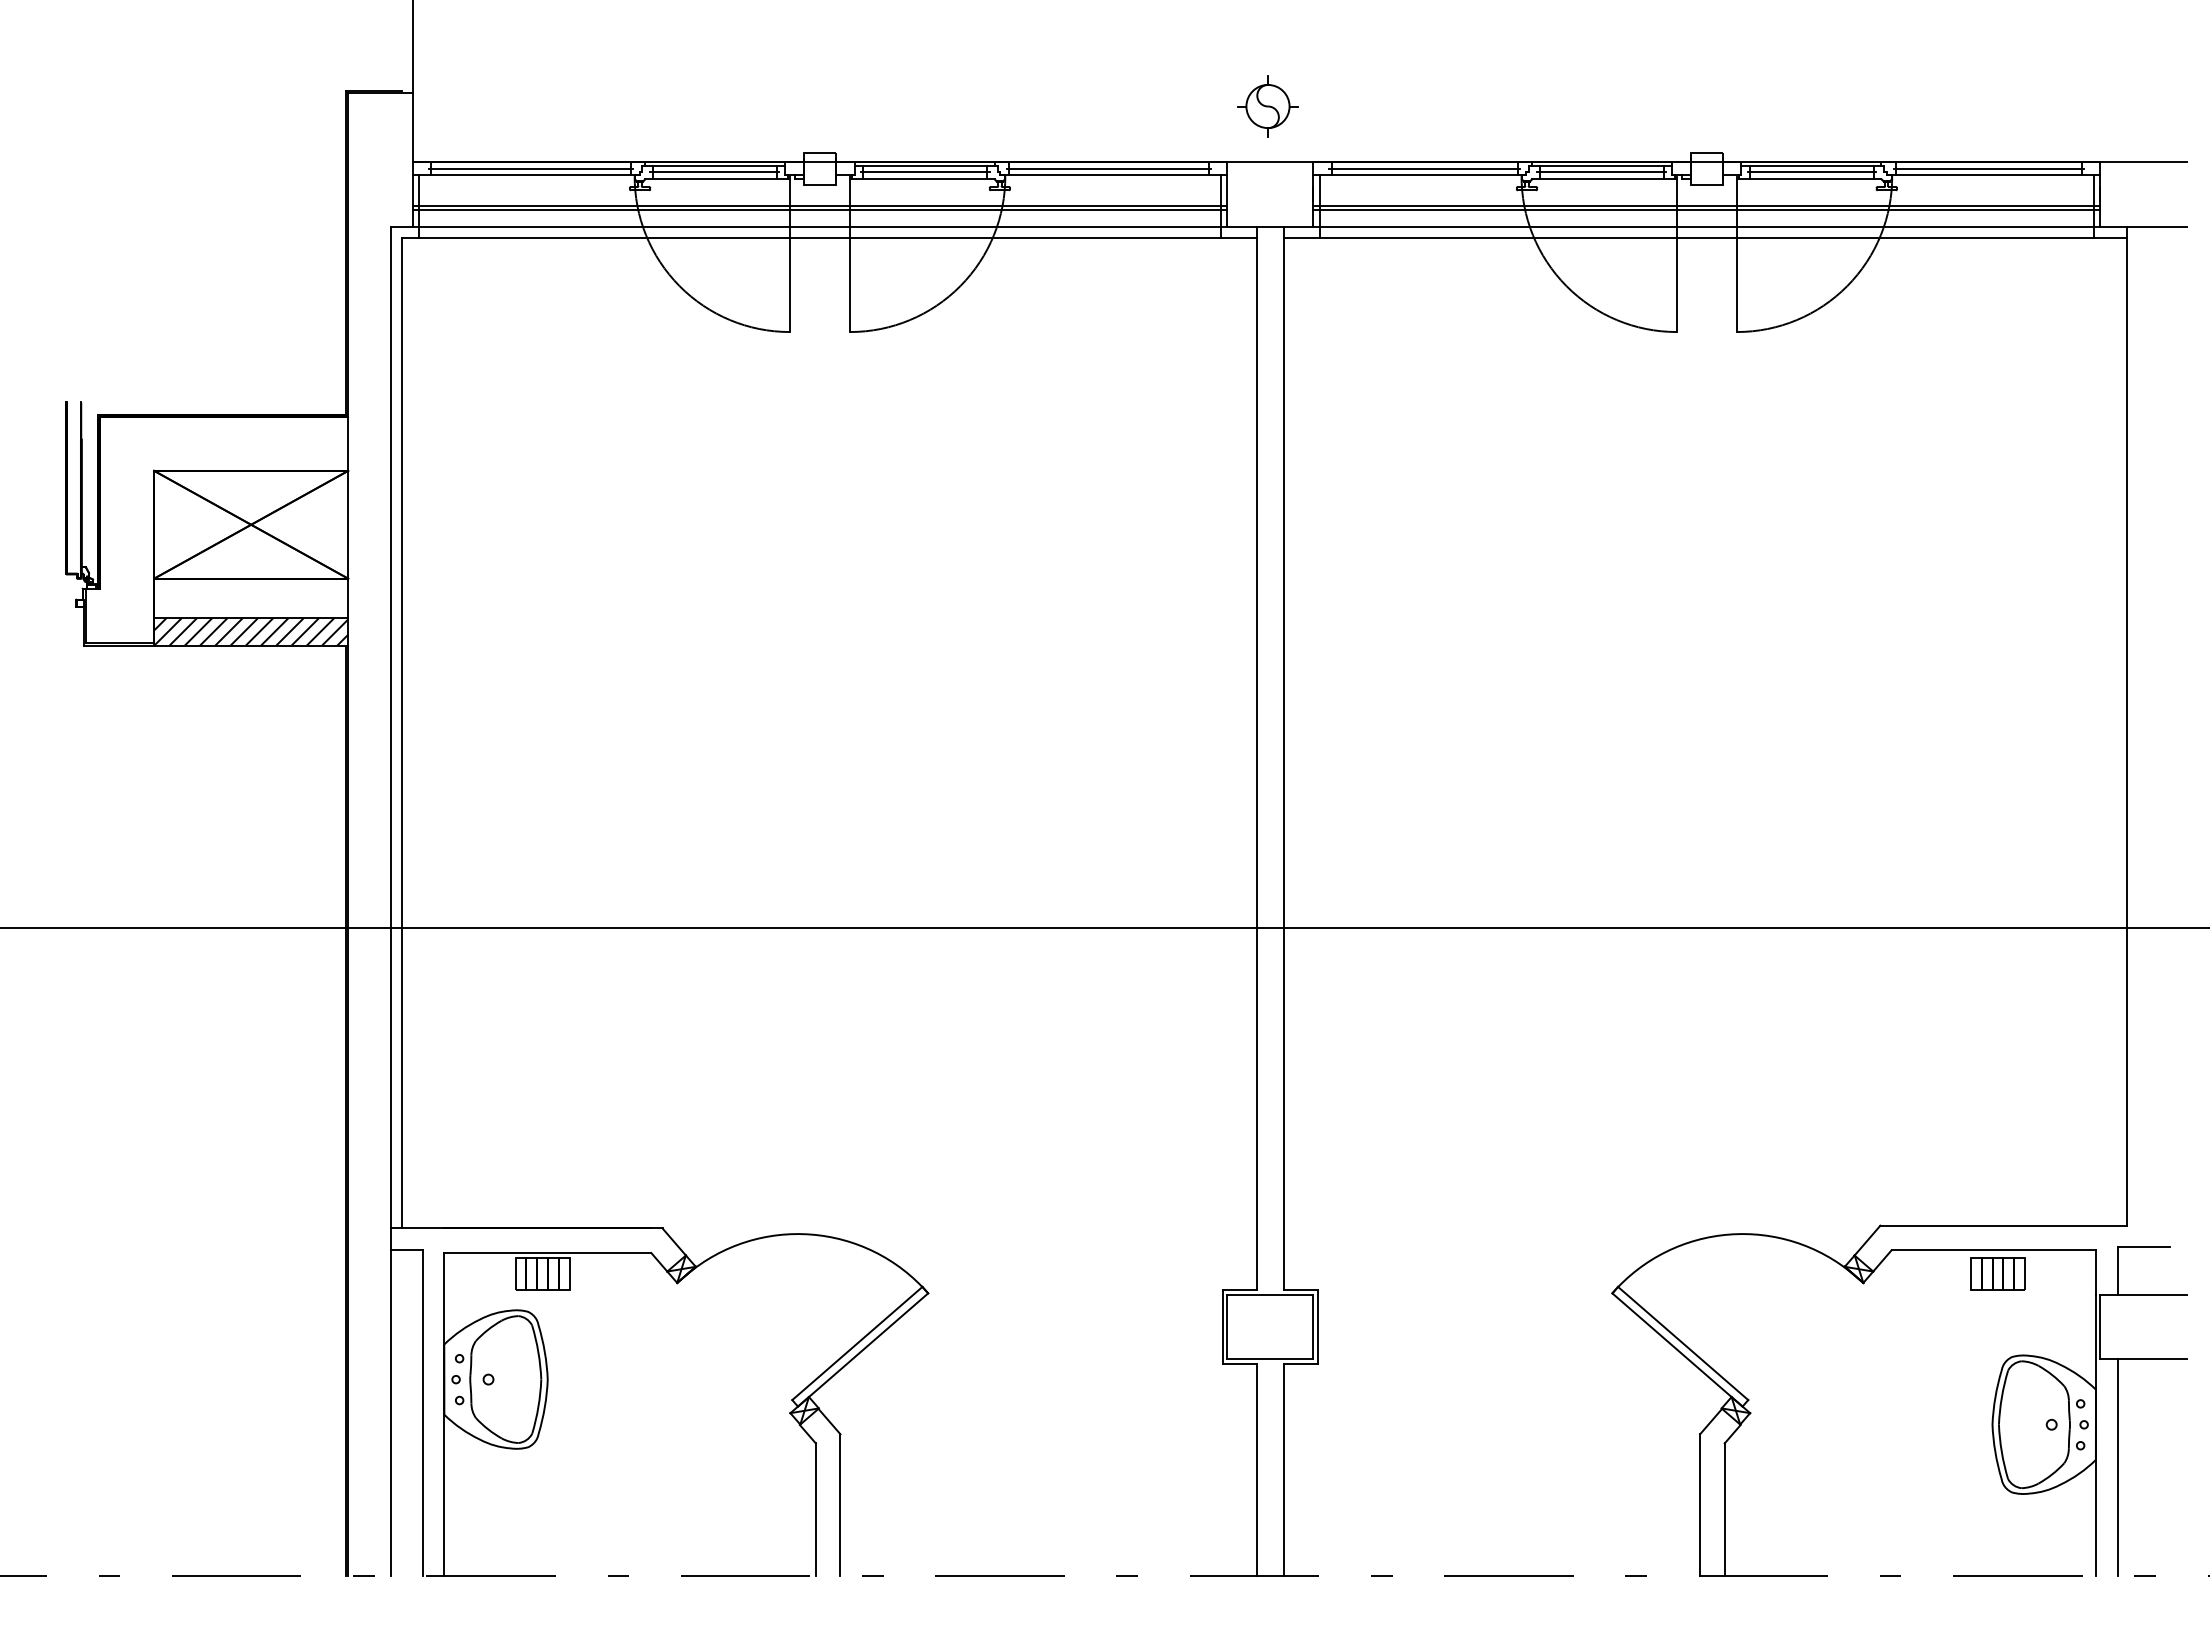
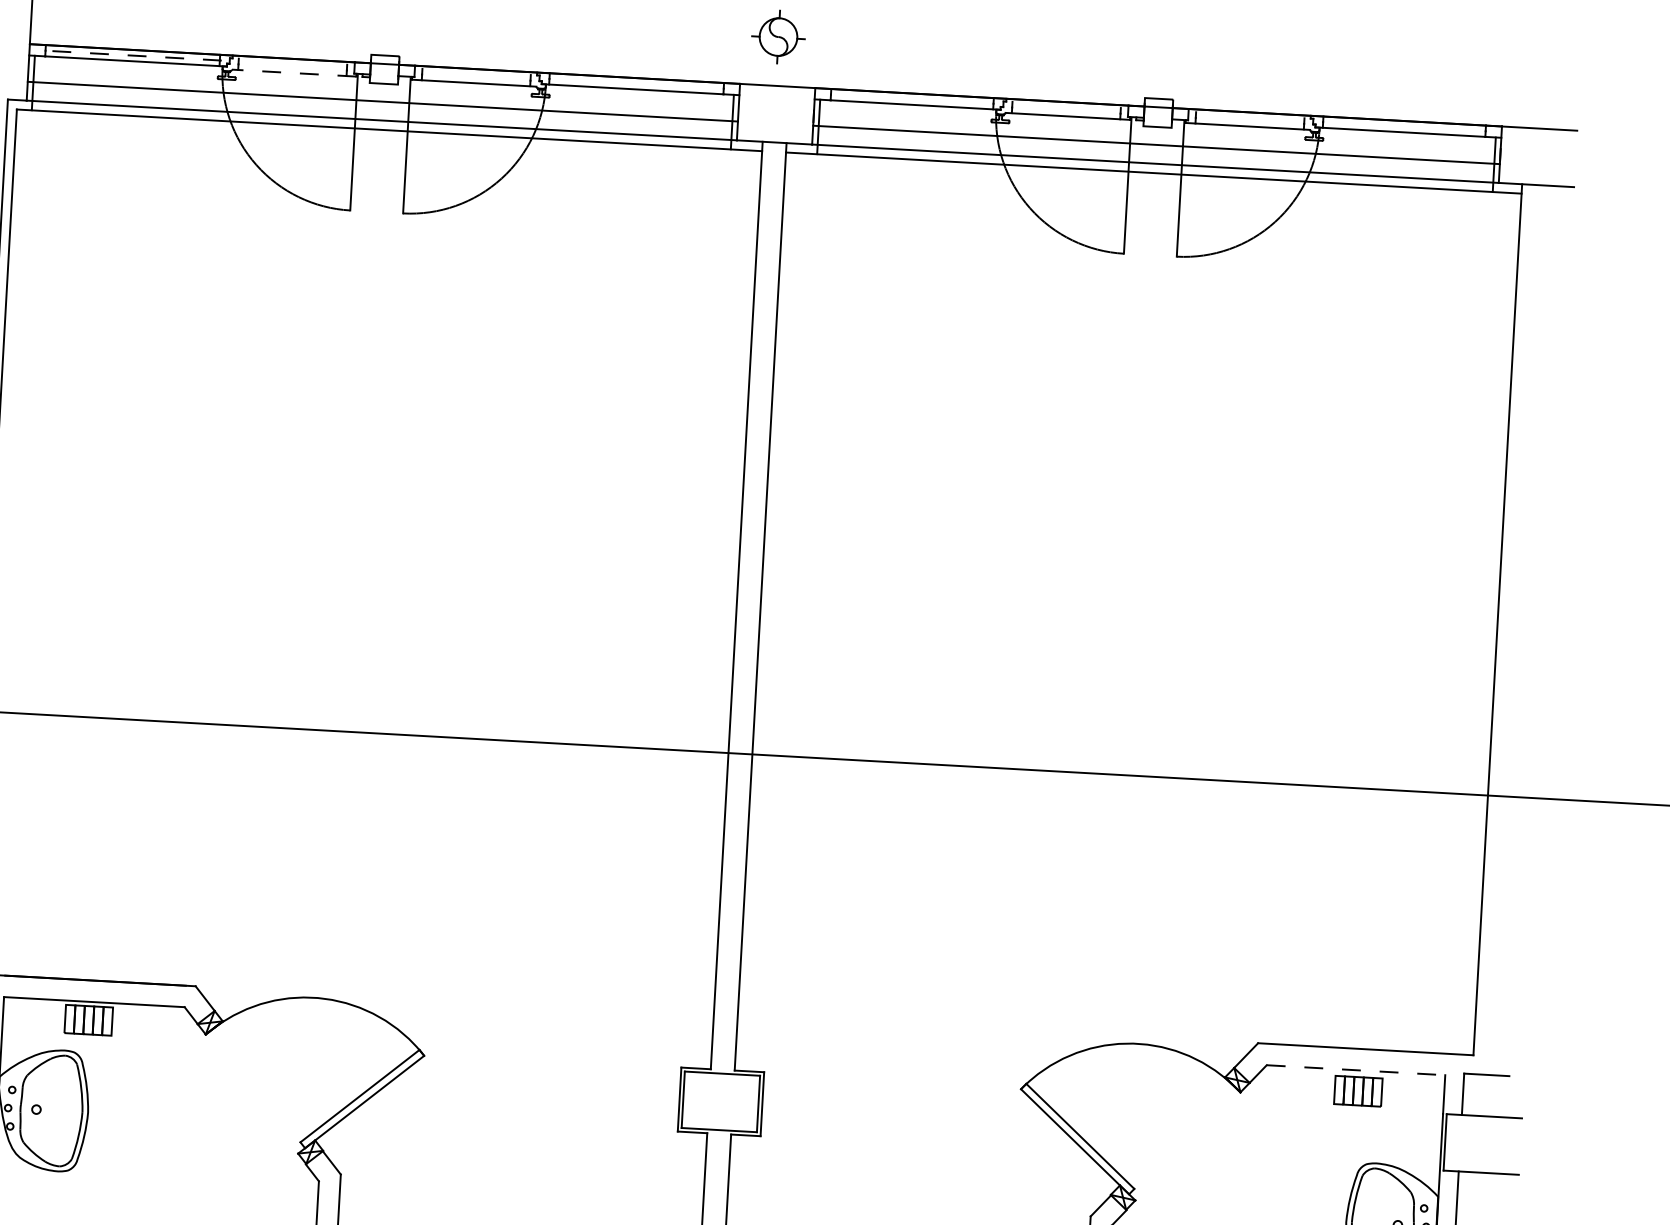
line: (715, 165) -> (293, 61), removed
line: (924, 165) -> (475, 71), removed
line: (1602, 165) -> (1067, 104), removed
line: (1811, 165) -> (1249, 115), removed
line: (530, 168) -> (132, 55), solid -> dashed
line: (1108, 168) -> (636, 83), removed
line: (1424, 168) -> (912, 98), removed
line: (1988, 168) -> (1404, 126), removed
line: (714, 172) -> (292, 67), removed
line: (924, 172) -> (475, 77), removed
line: (1601, 172) -> (1066, 110), removed
line: (1811, 172) -> (1249, 121), removed
line: (716, 178) -> (293, 72), solid -> dashed
line: (819, 209) -> (382, 105), removed
line: (1706, 209) -> (1156, 148), removed
line: (1994, 1250) -> (1356, 1070), solid -> dashed

